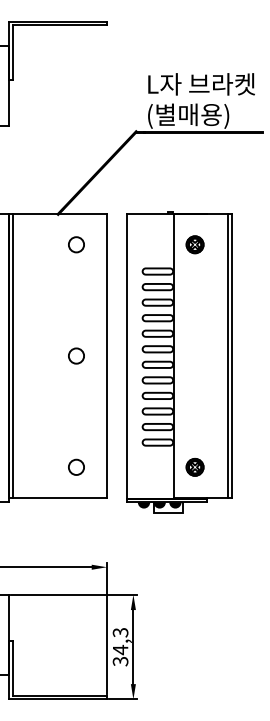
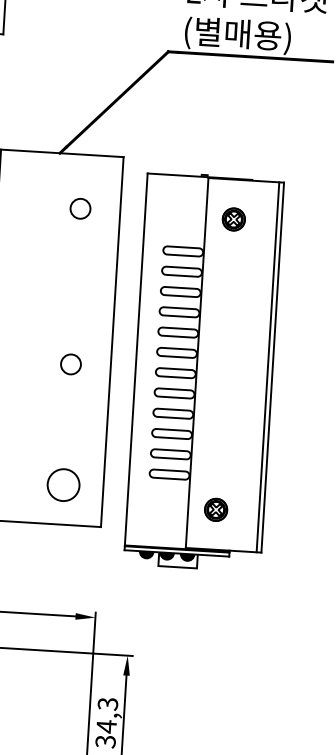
circle: (76, 244) -> (80, 208), moved
circle: (76, 355) -> (71, 363), moved
part: (179, 362) -> (204, 371), moved
circle: (76, 466) -> (63, 483), size x1.6

